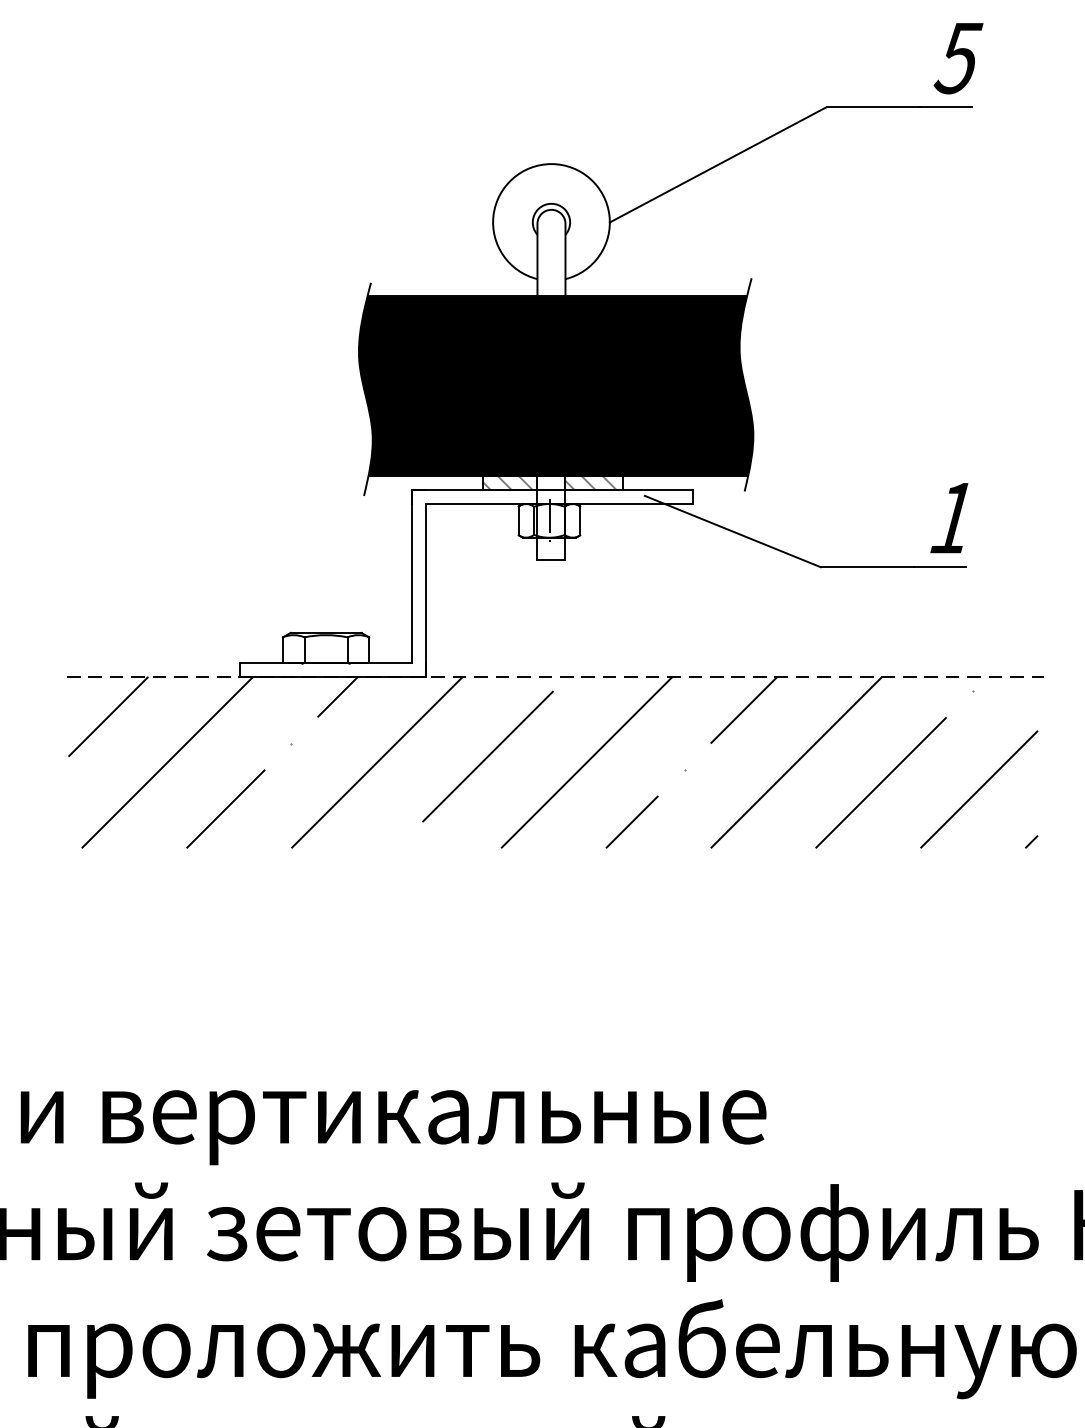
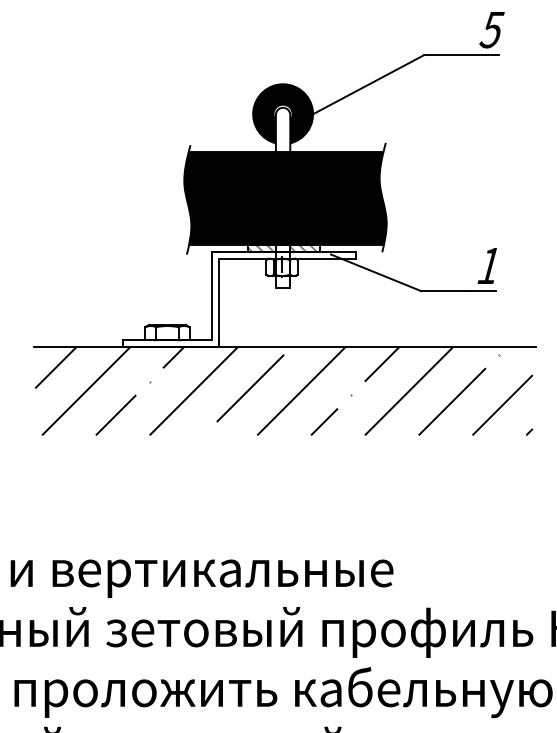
fill: (552, 221) -> (283, 113), added
line: (556, 676) -> (285, 347), dashed -> solid

